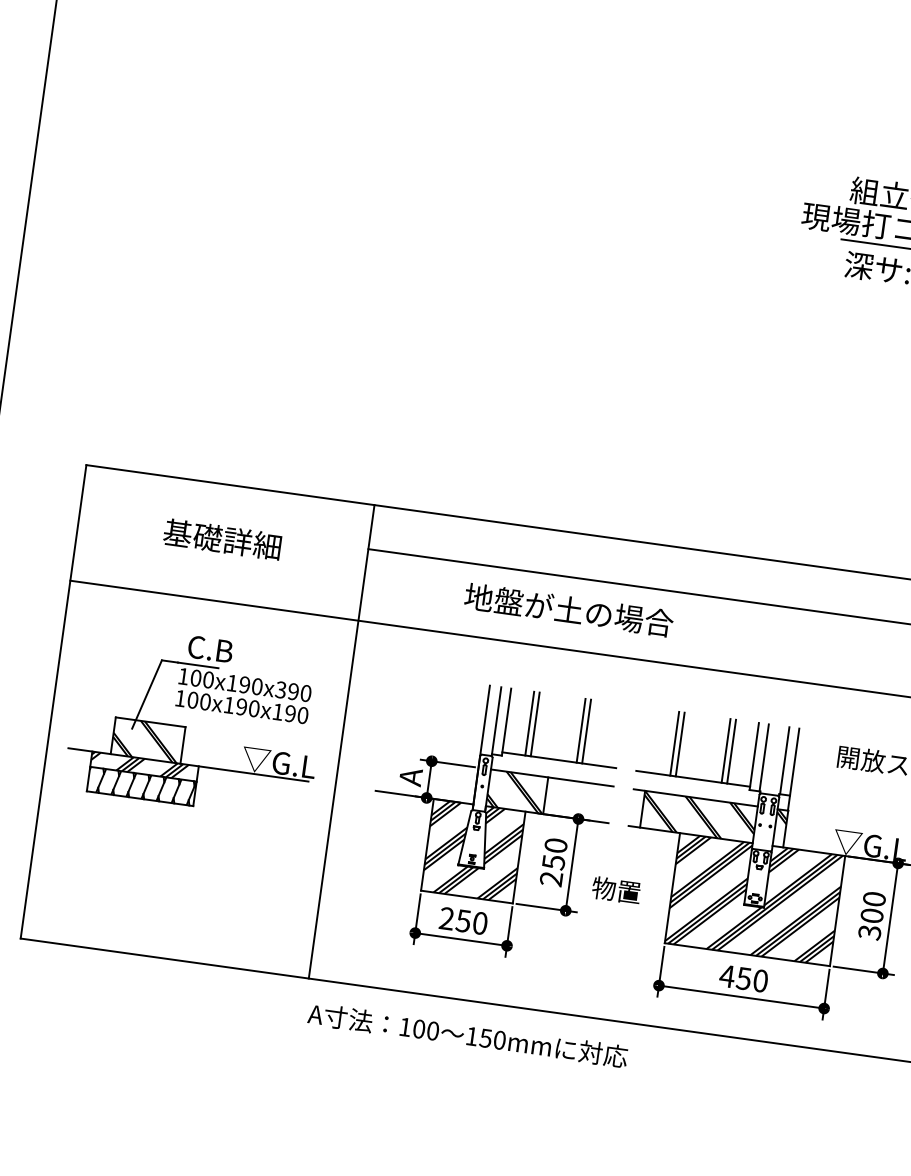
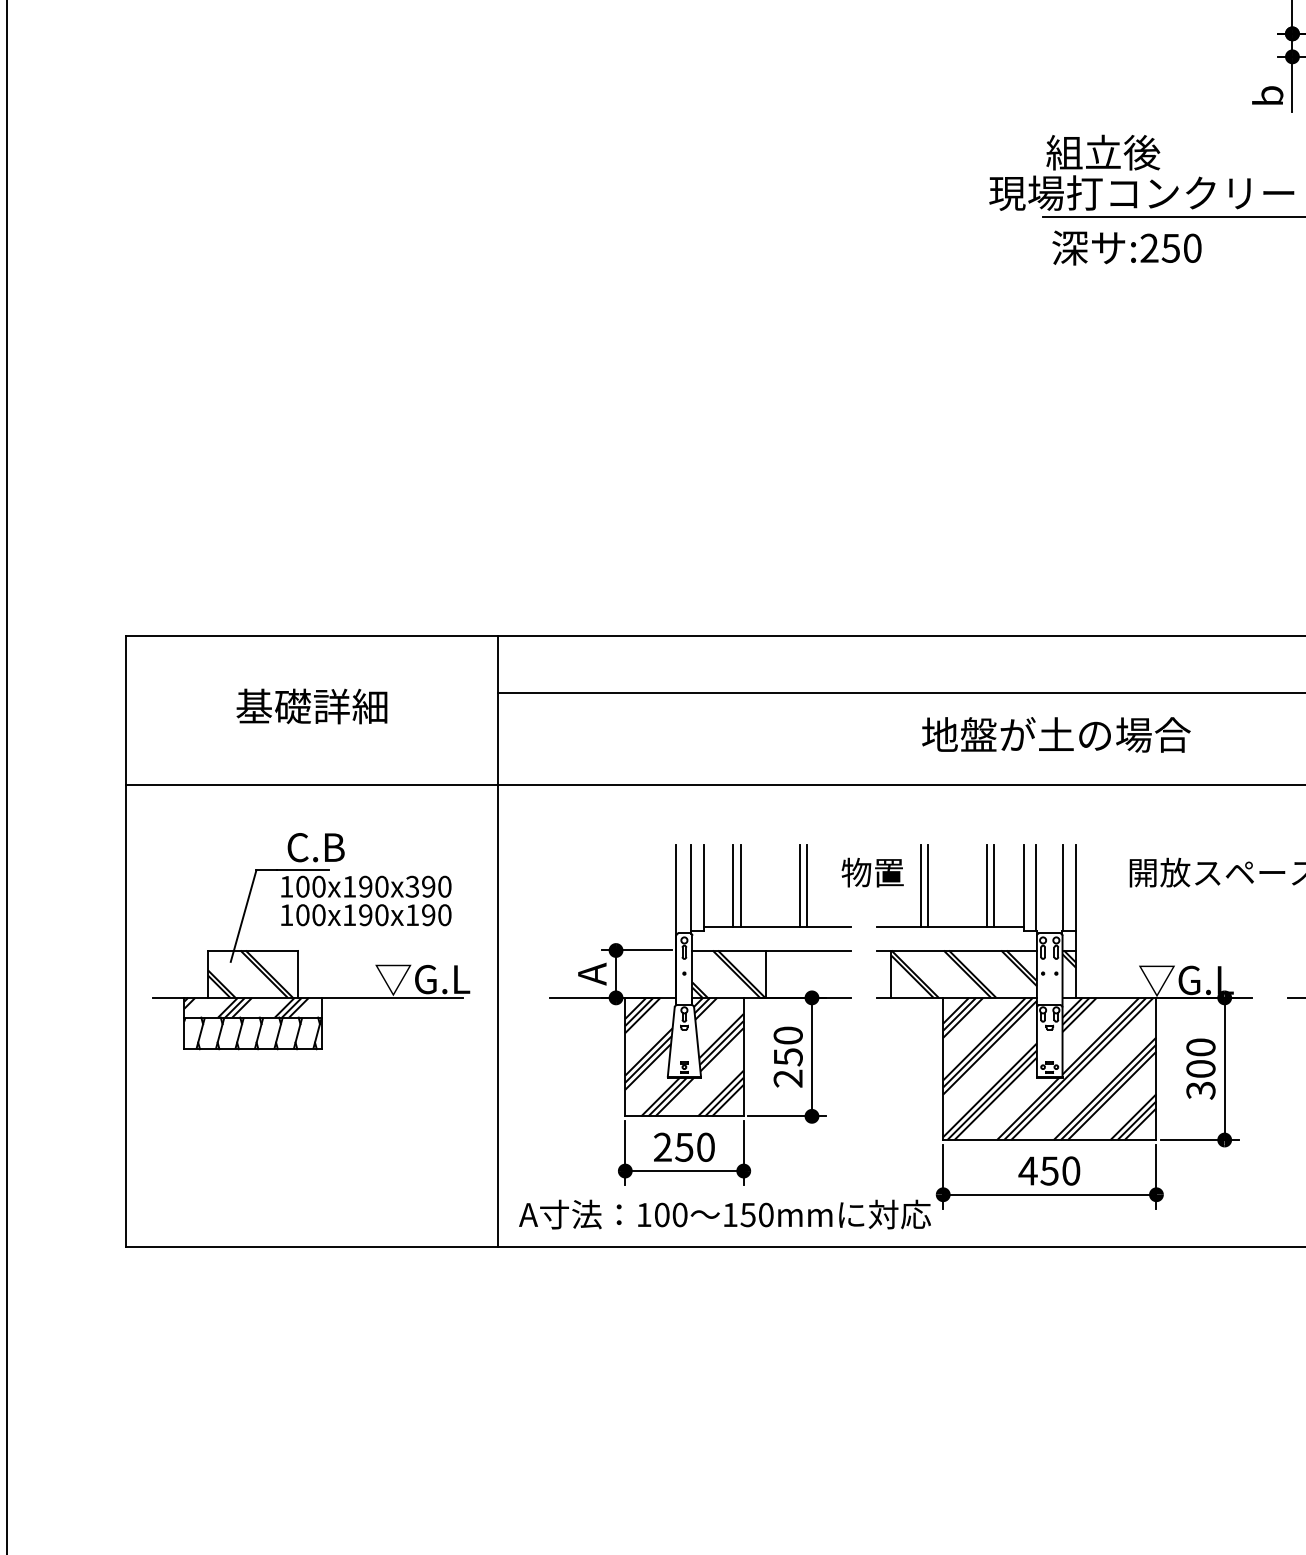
text: (569, 609) -> (1056, 734), moved
text: (616, 890) -> (872, 872), moved
text: (467, 1035) -> (724, 1214), moved

